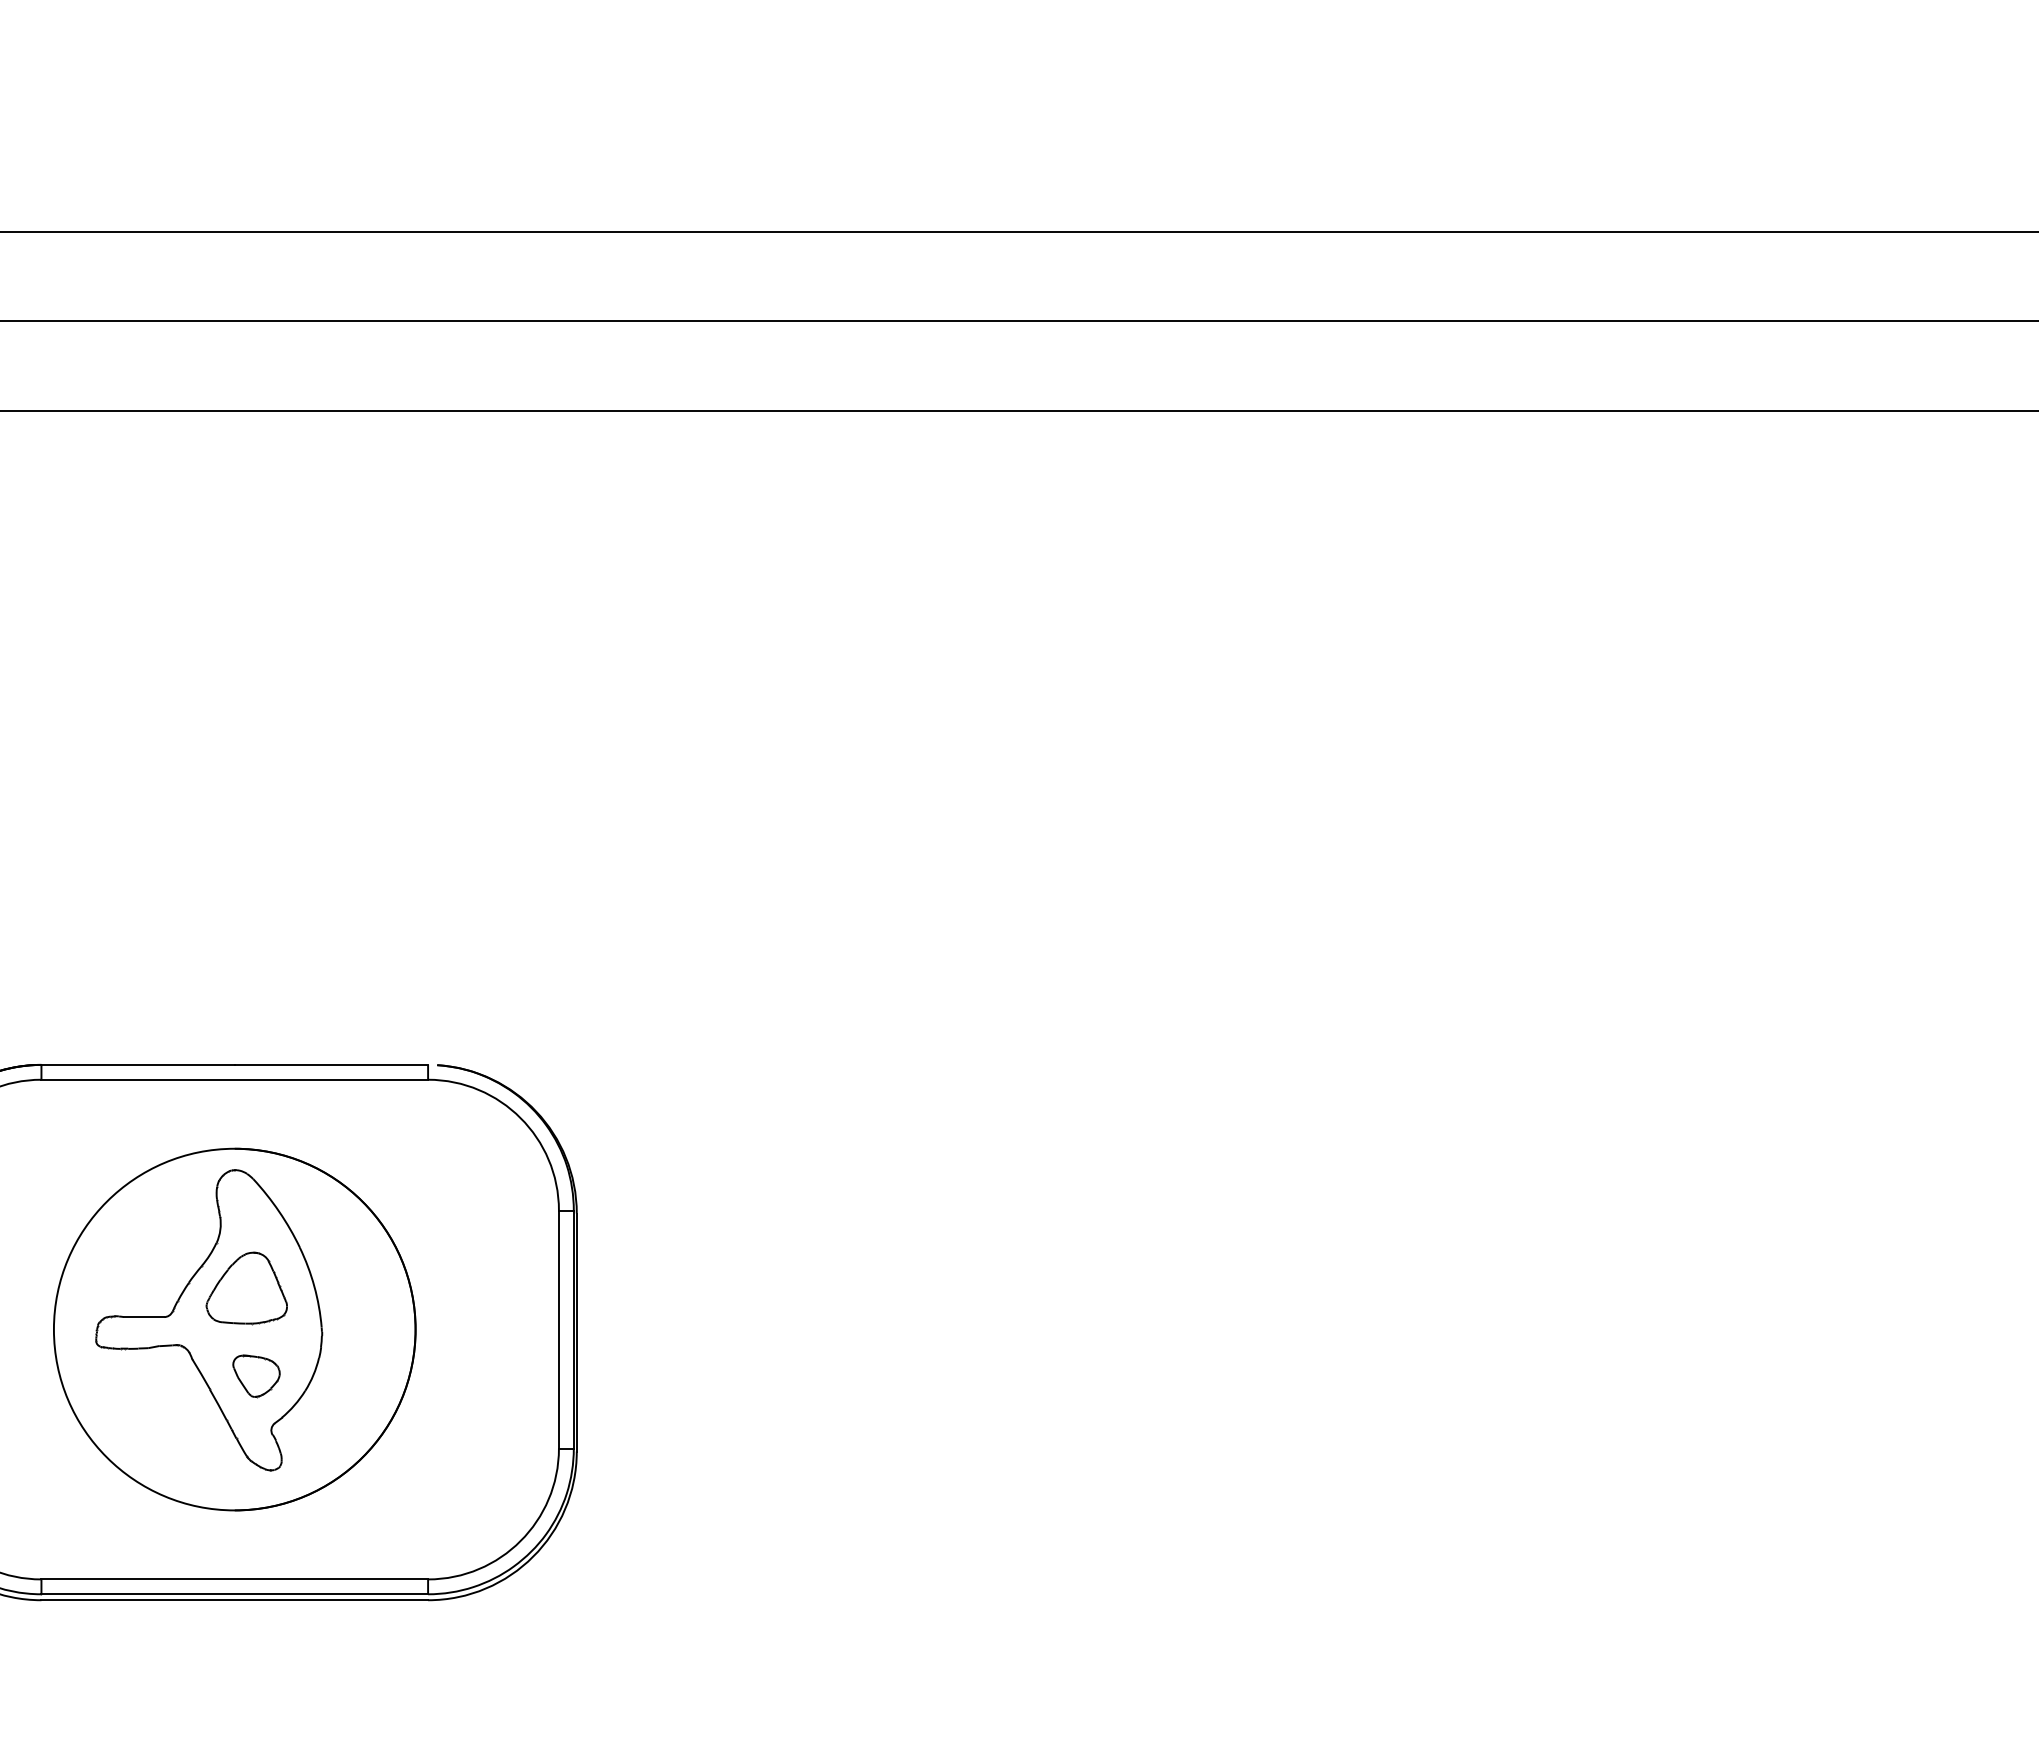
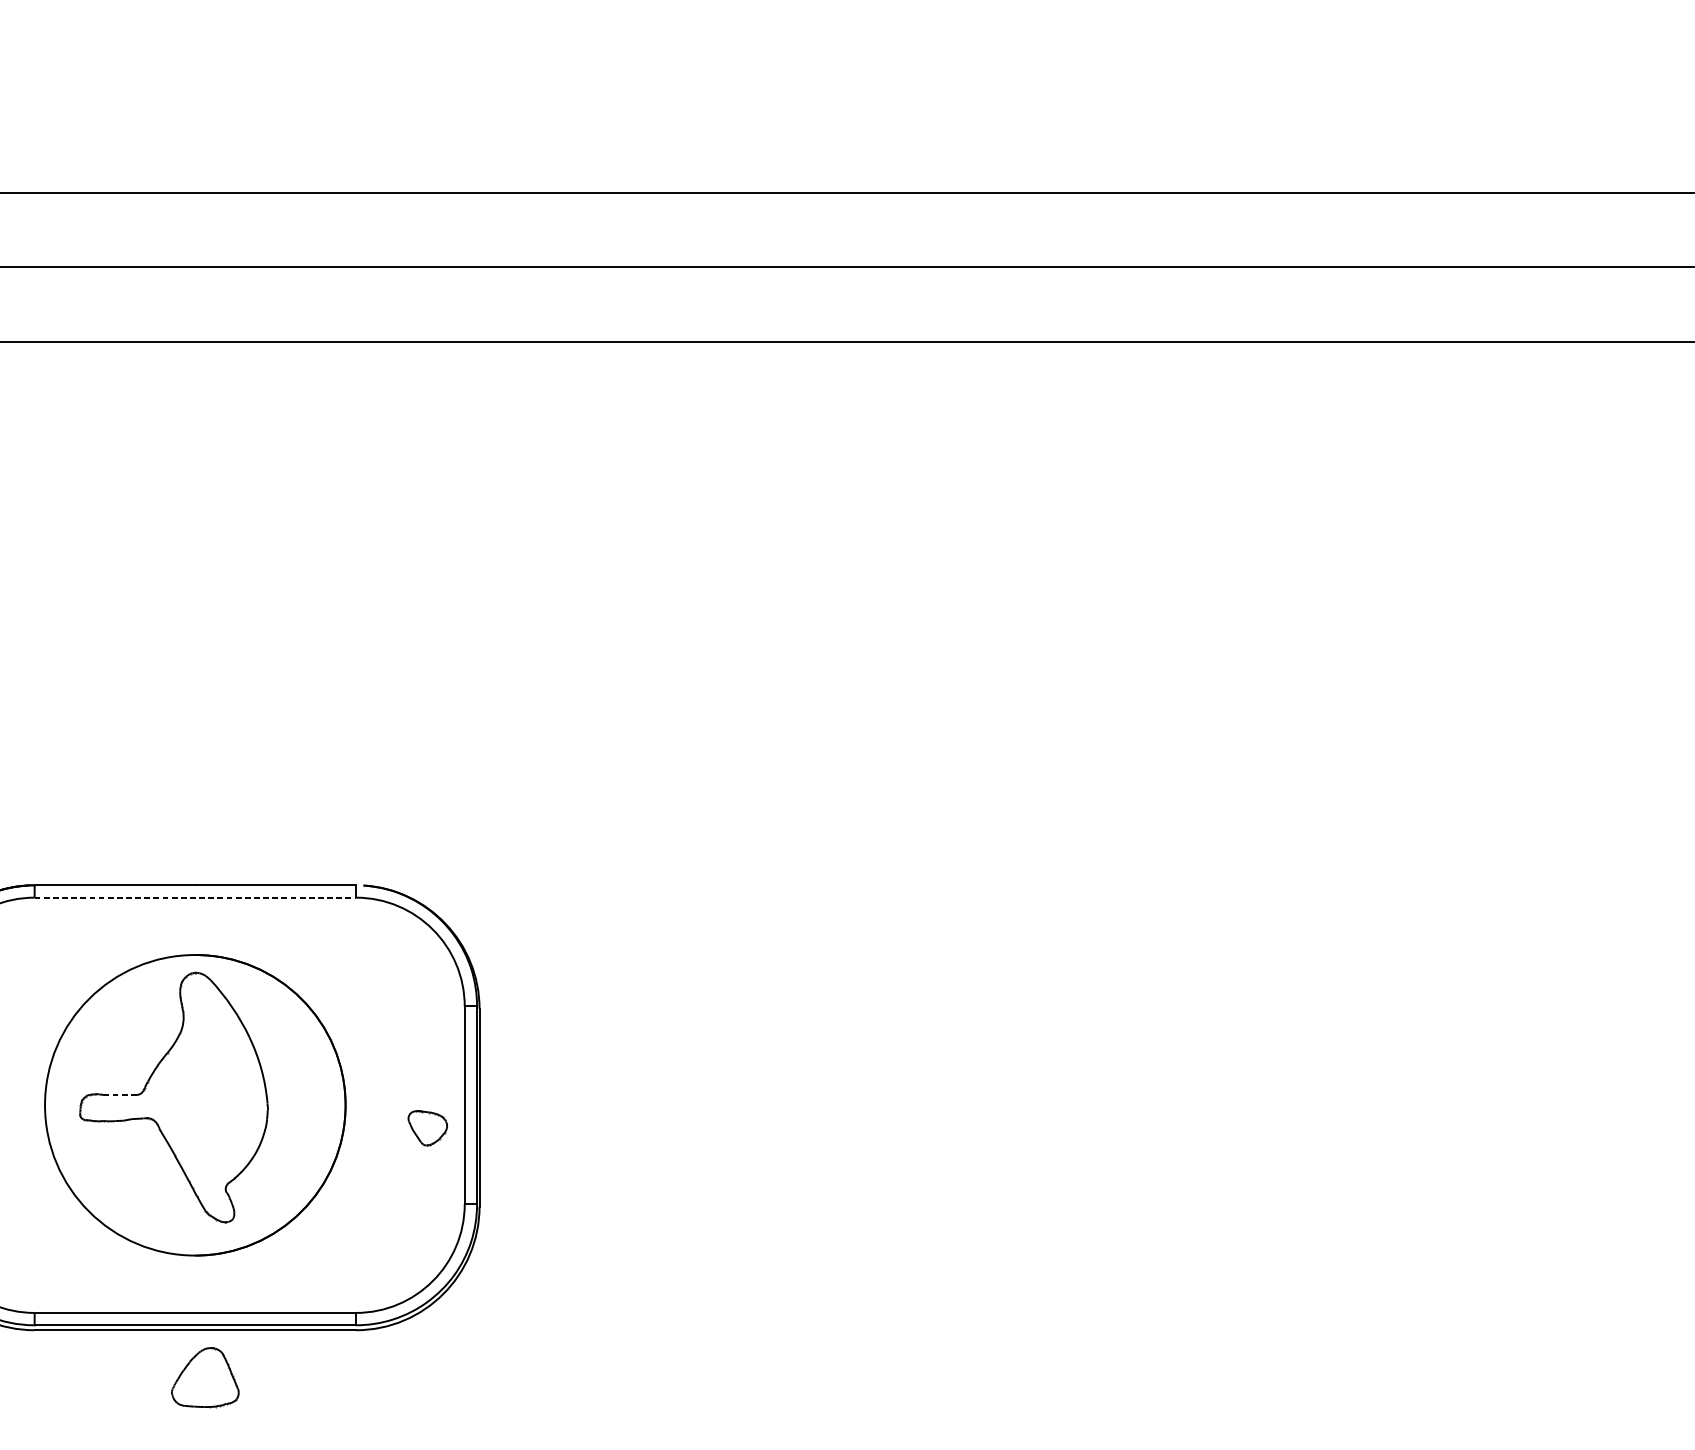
line: (235, 1079) -> (195, 897), solid -> dashed
part: (246, 1288) -> (205, 1377), moved
line: (143, 1317) -> (119, 1095), solid -> dashed
part: (256, 1376) -> (427, 1128), moved

